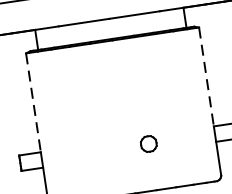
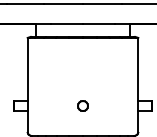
line: (206, 76) -> (138, 69), dashed -> solid
line: (33, 102) -> (27, 69), dashed -> solid
part: (147, 143) -> (82, 105), moved

